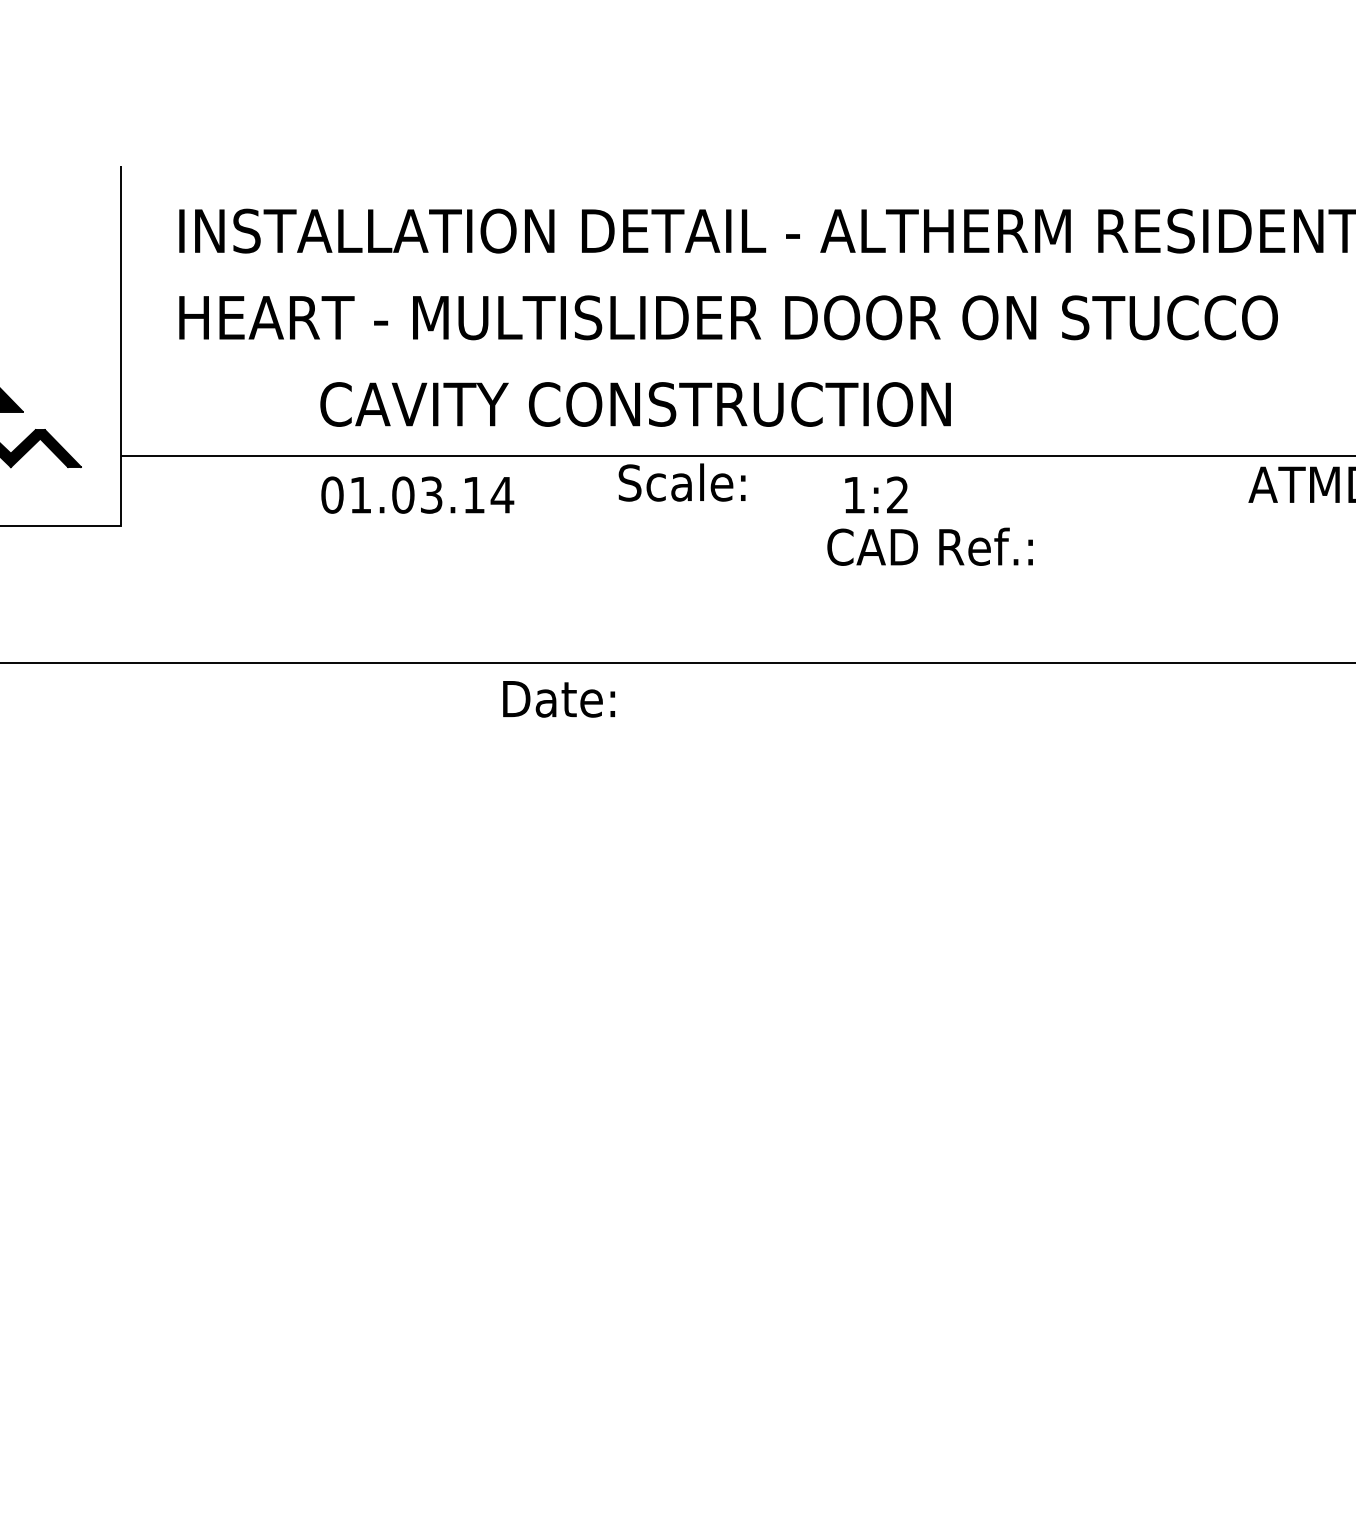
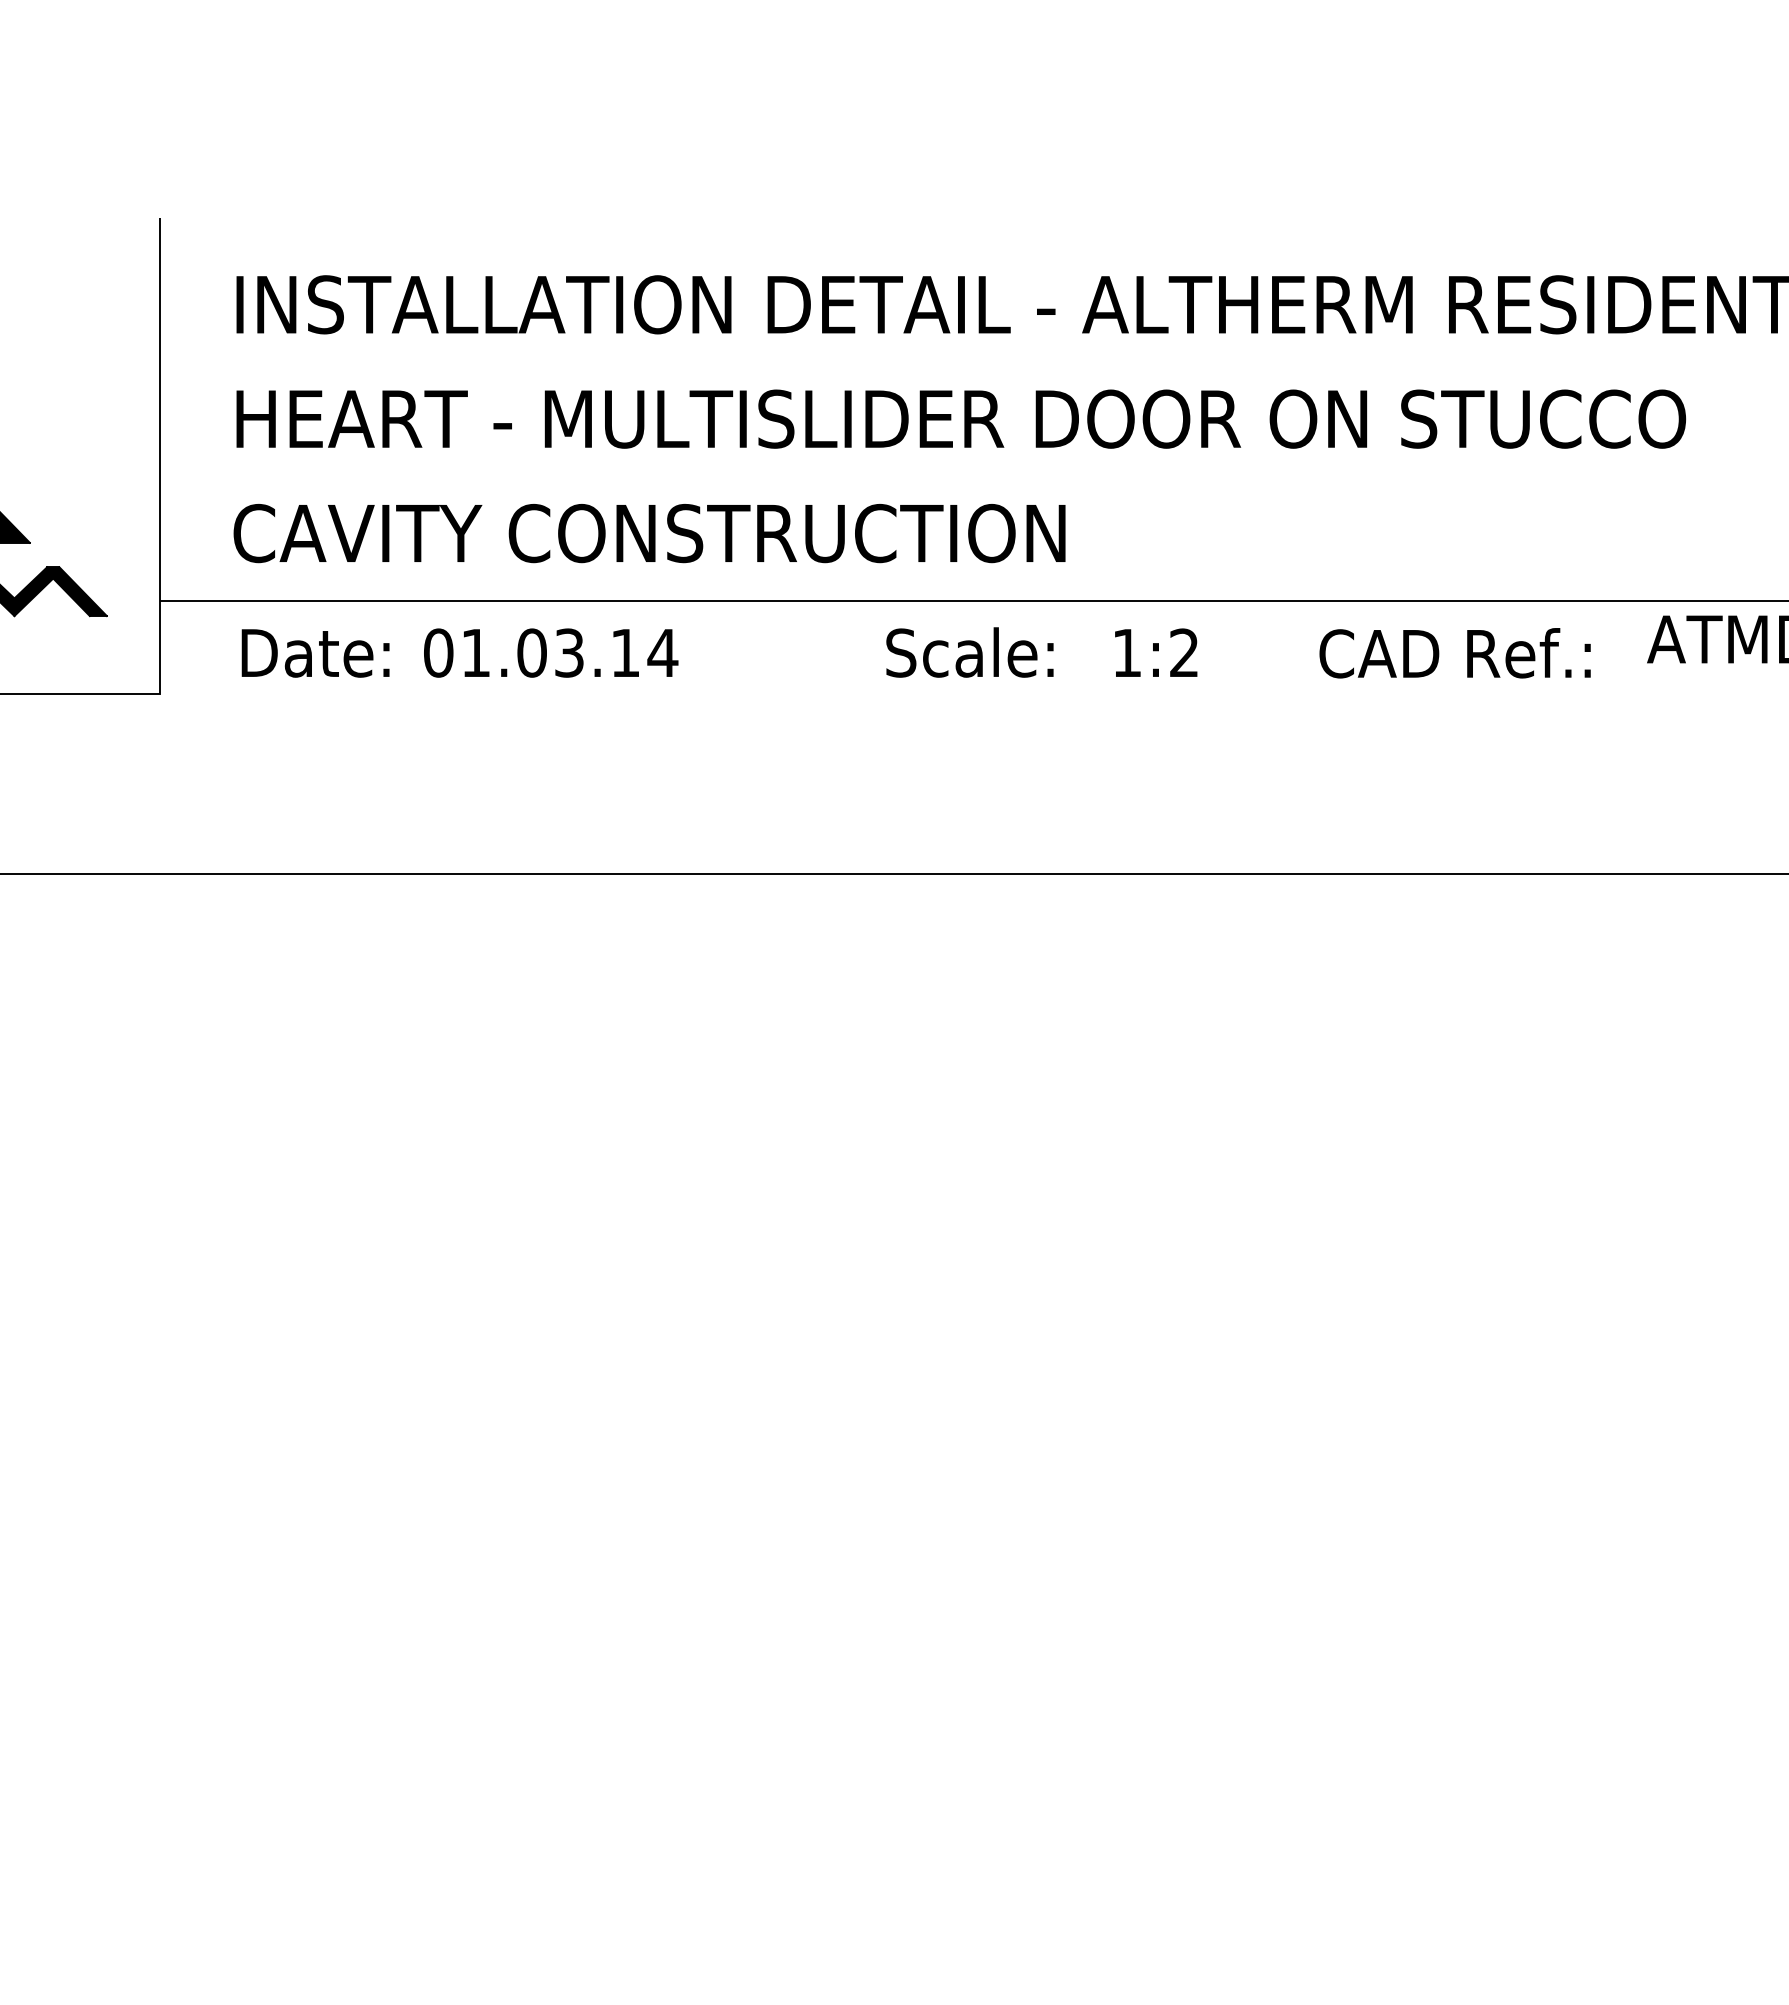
text: (635, 404) -> (649, 533), moved
text: (681, 482) -> (969, 652), moved
text: (929, 547) -> (1454, 653), moved
text: (558, 699) -> (315, 653), moved

